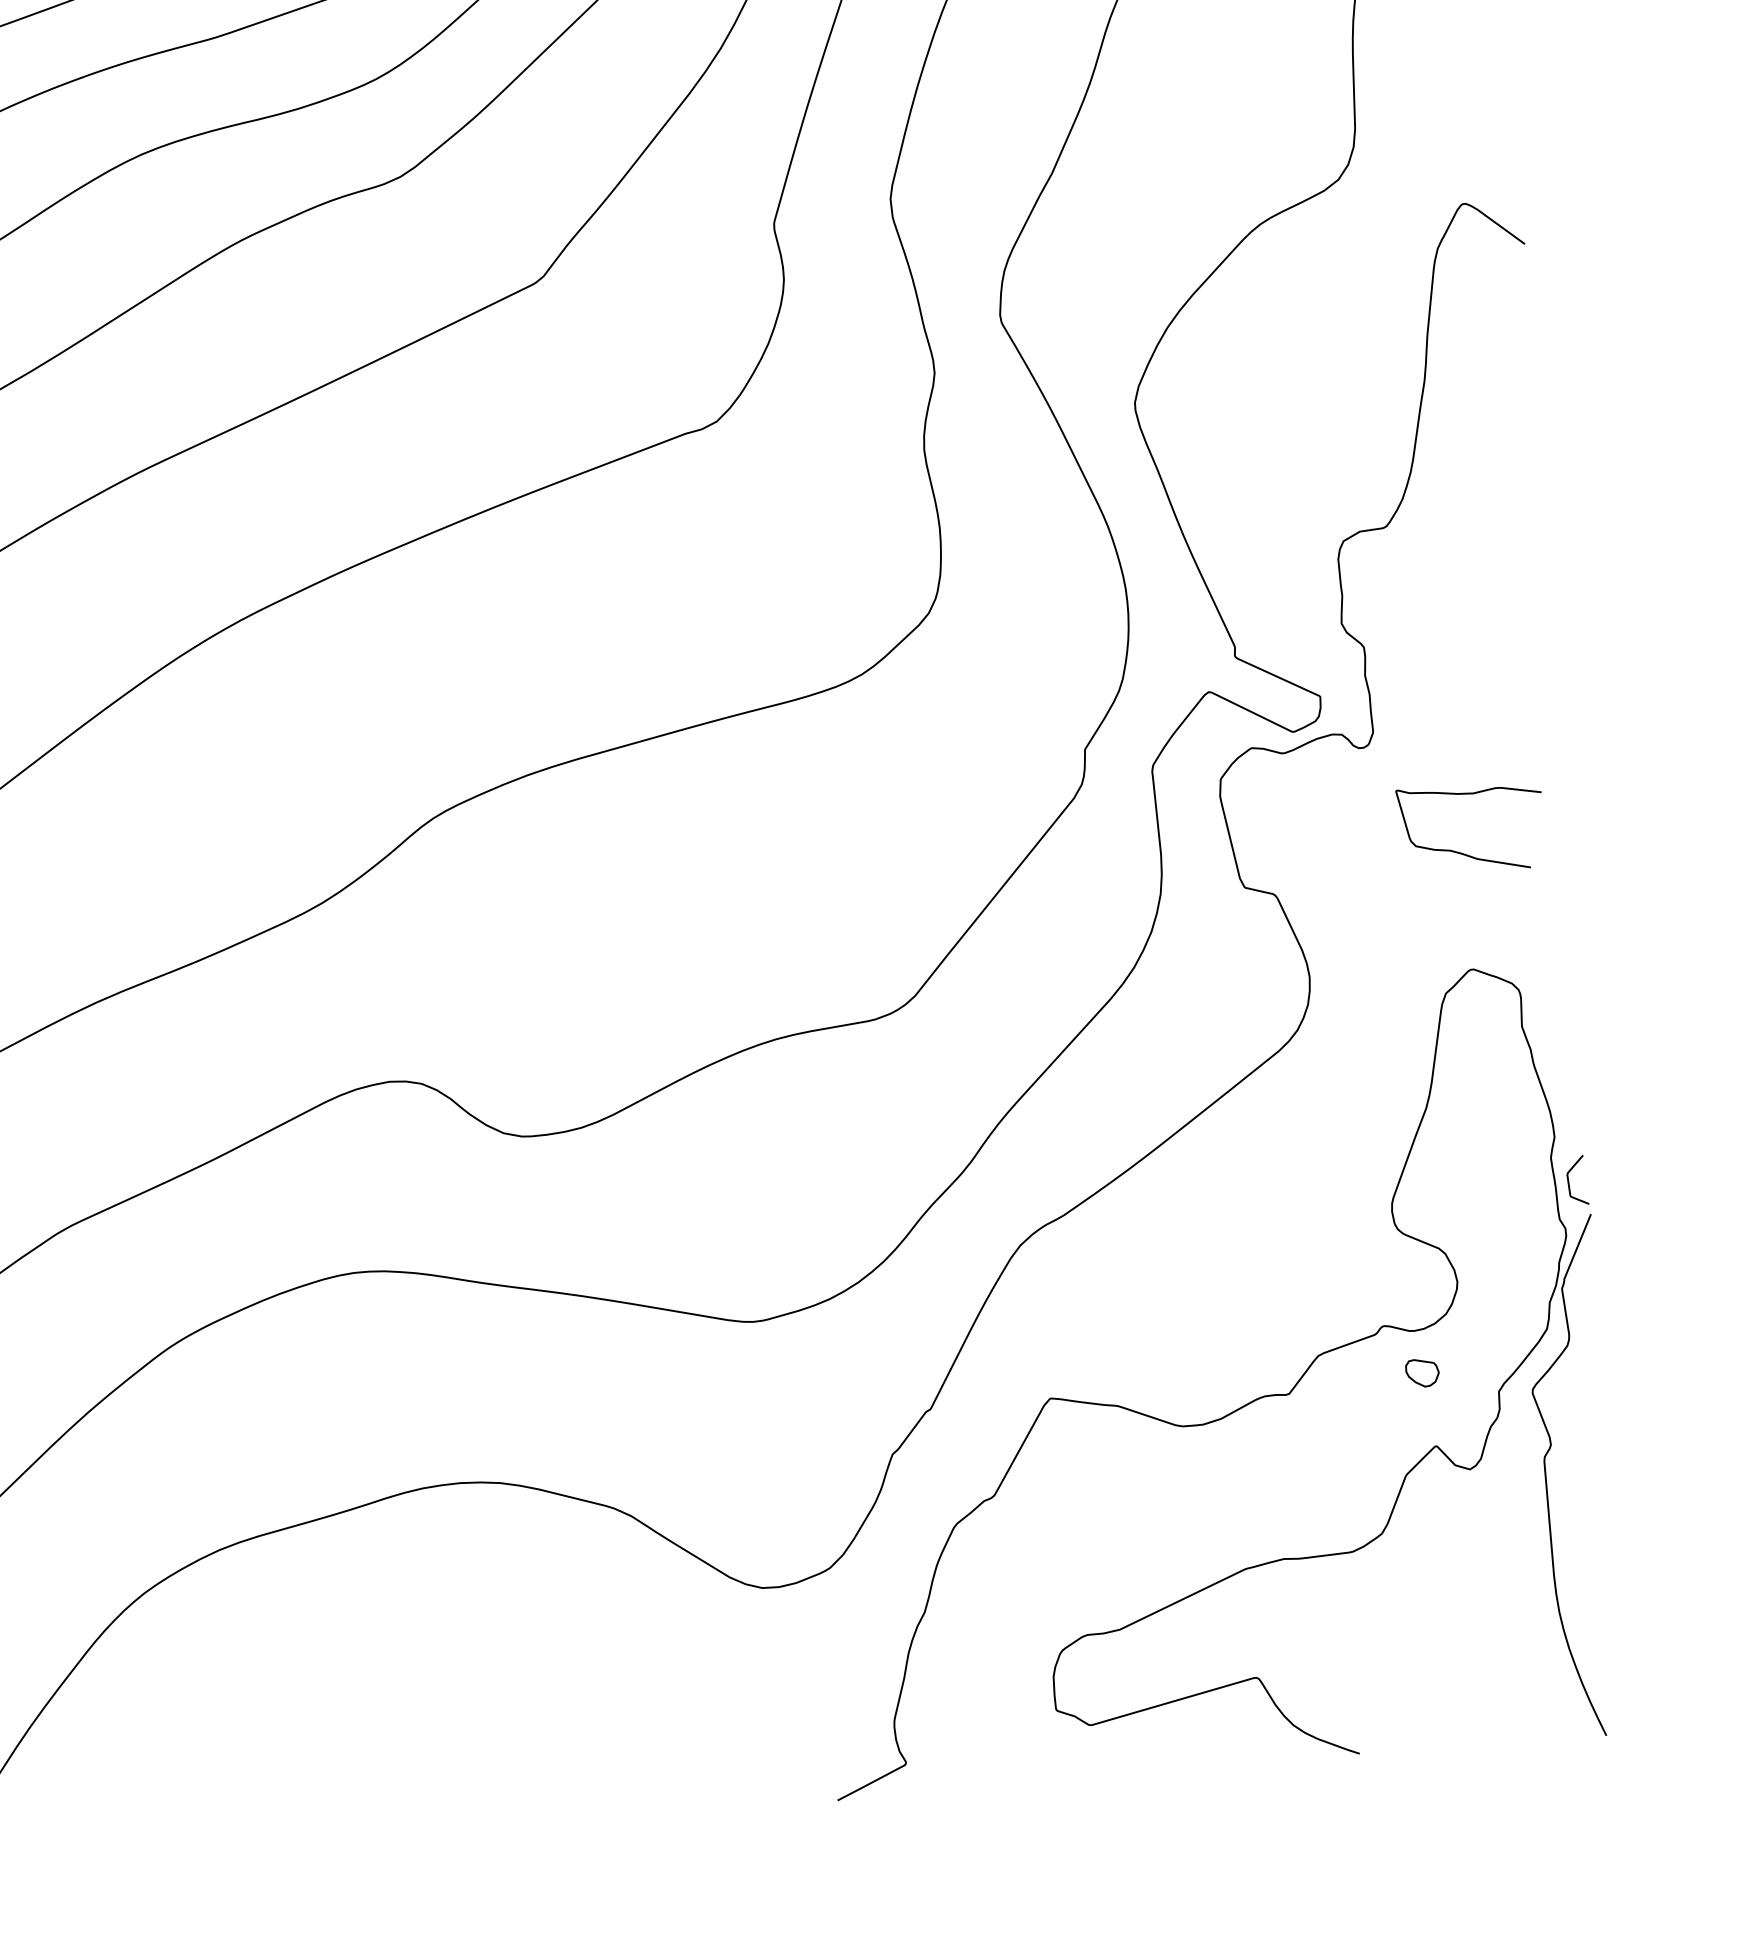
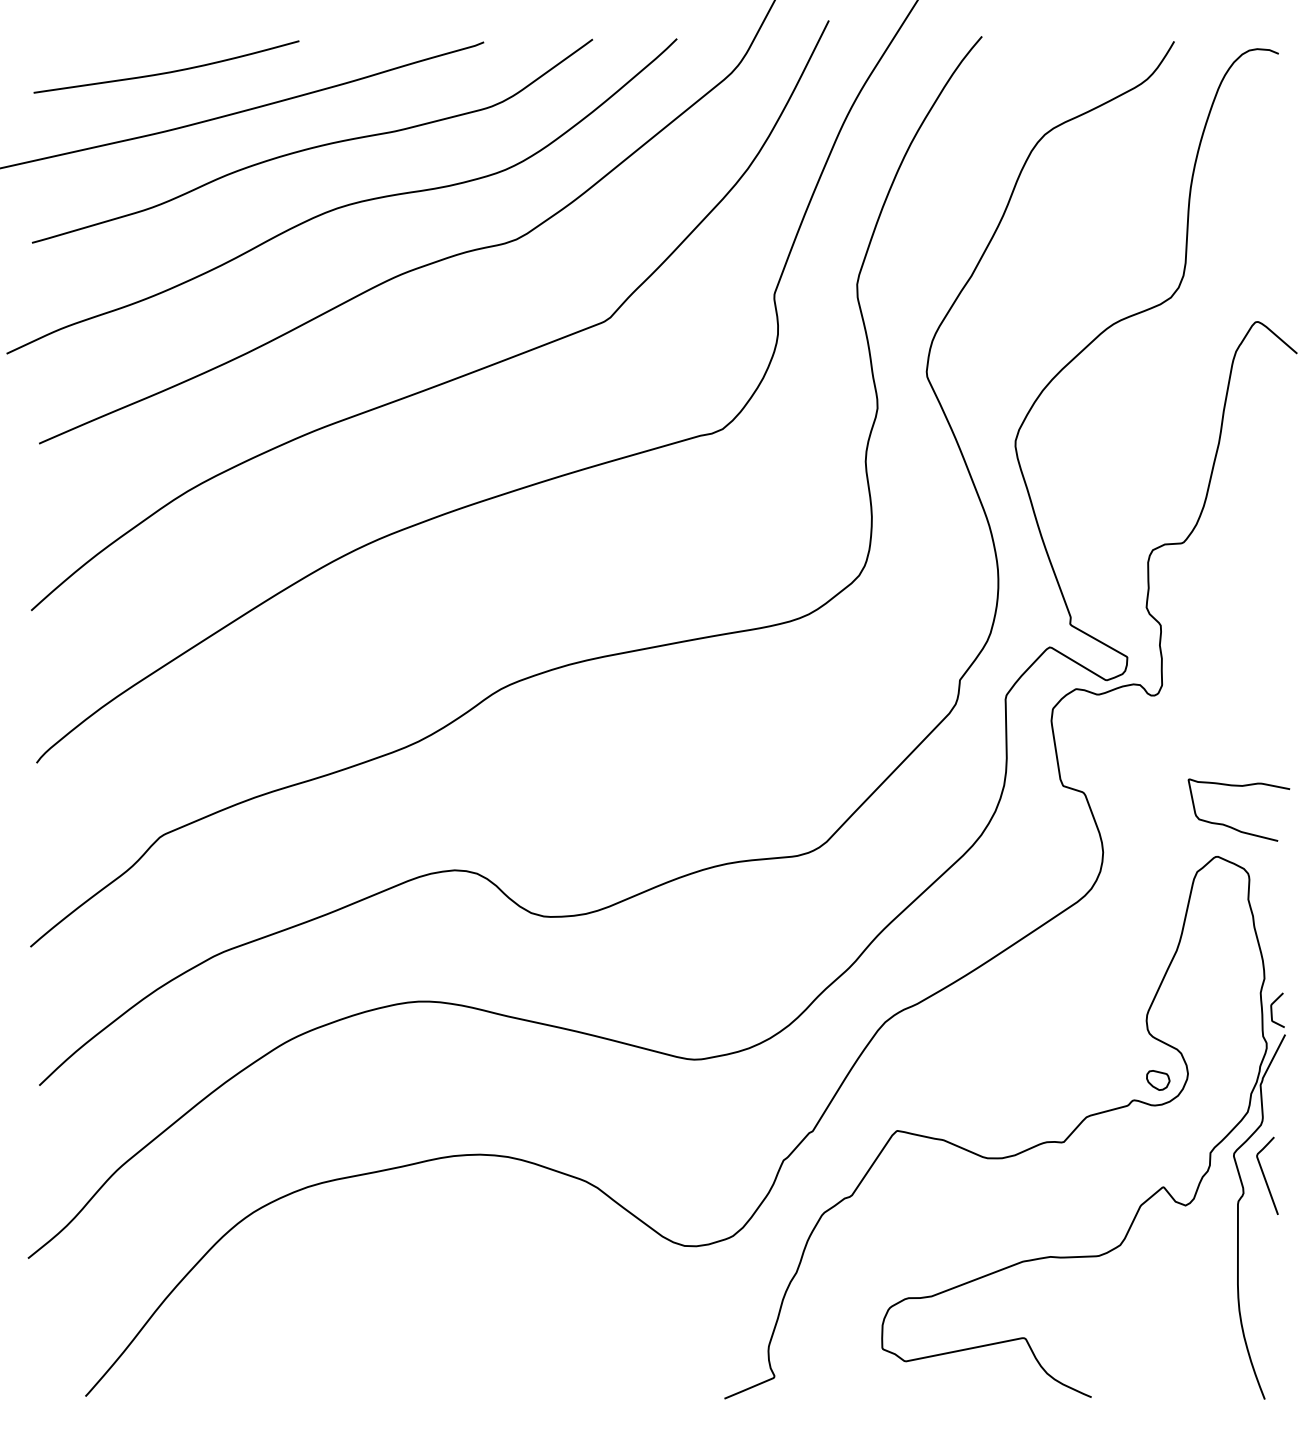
curve: (1459, 851) -> (1229, 825), moved
part: (1422, 1373) -> (1158, 1080), moved
curve: (1580, 1418) -> (1265, 1176), added

